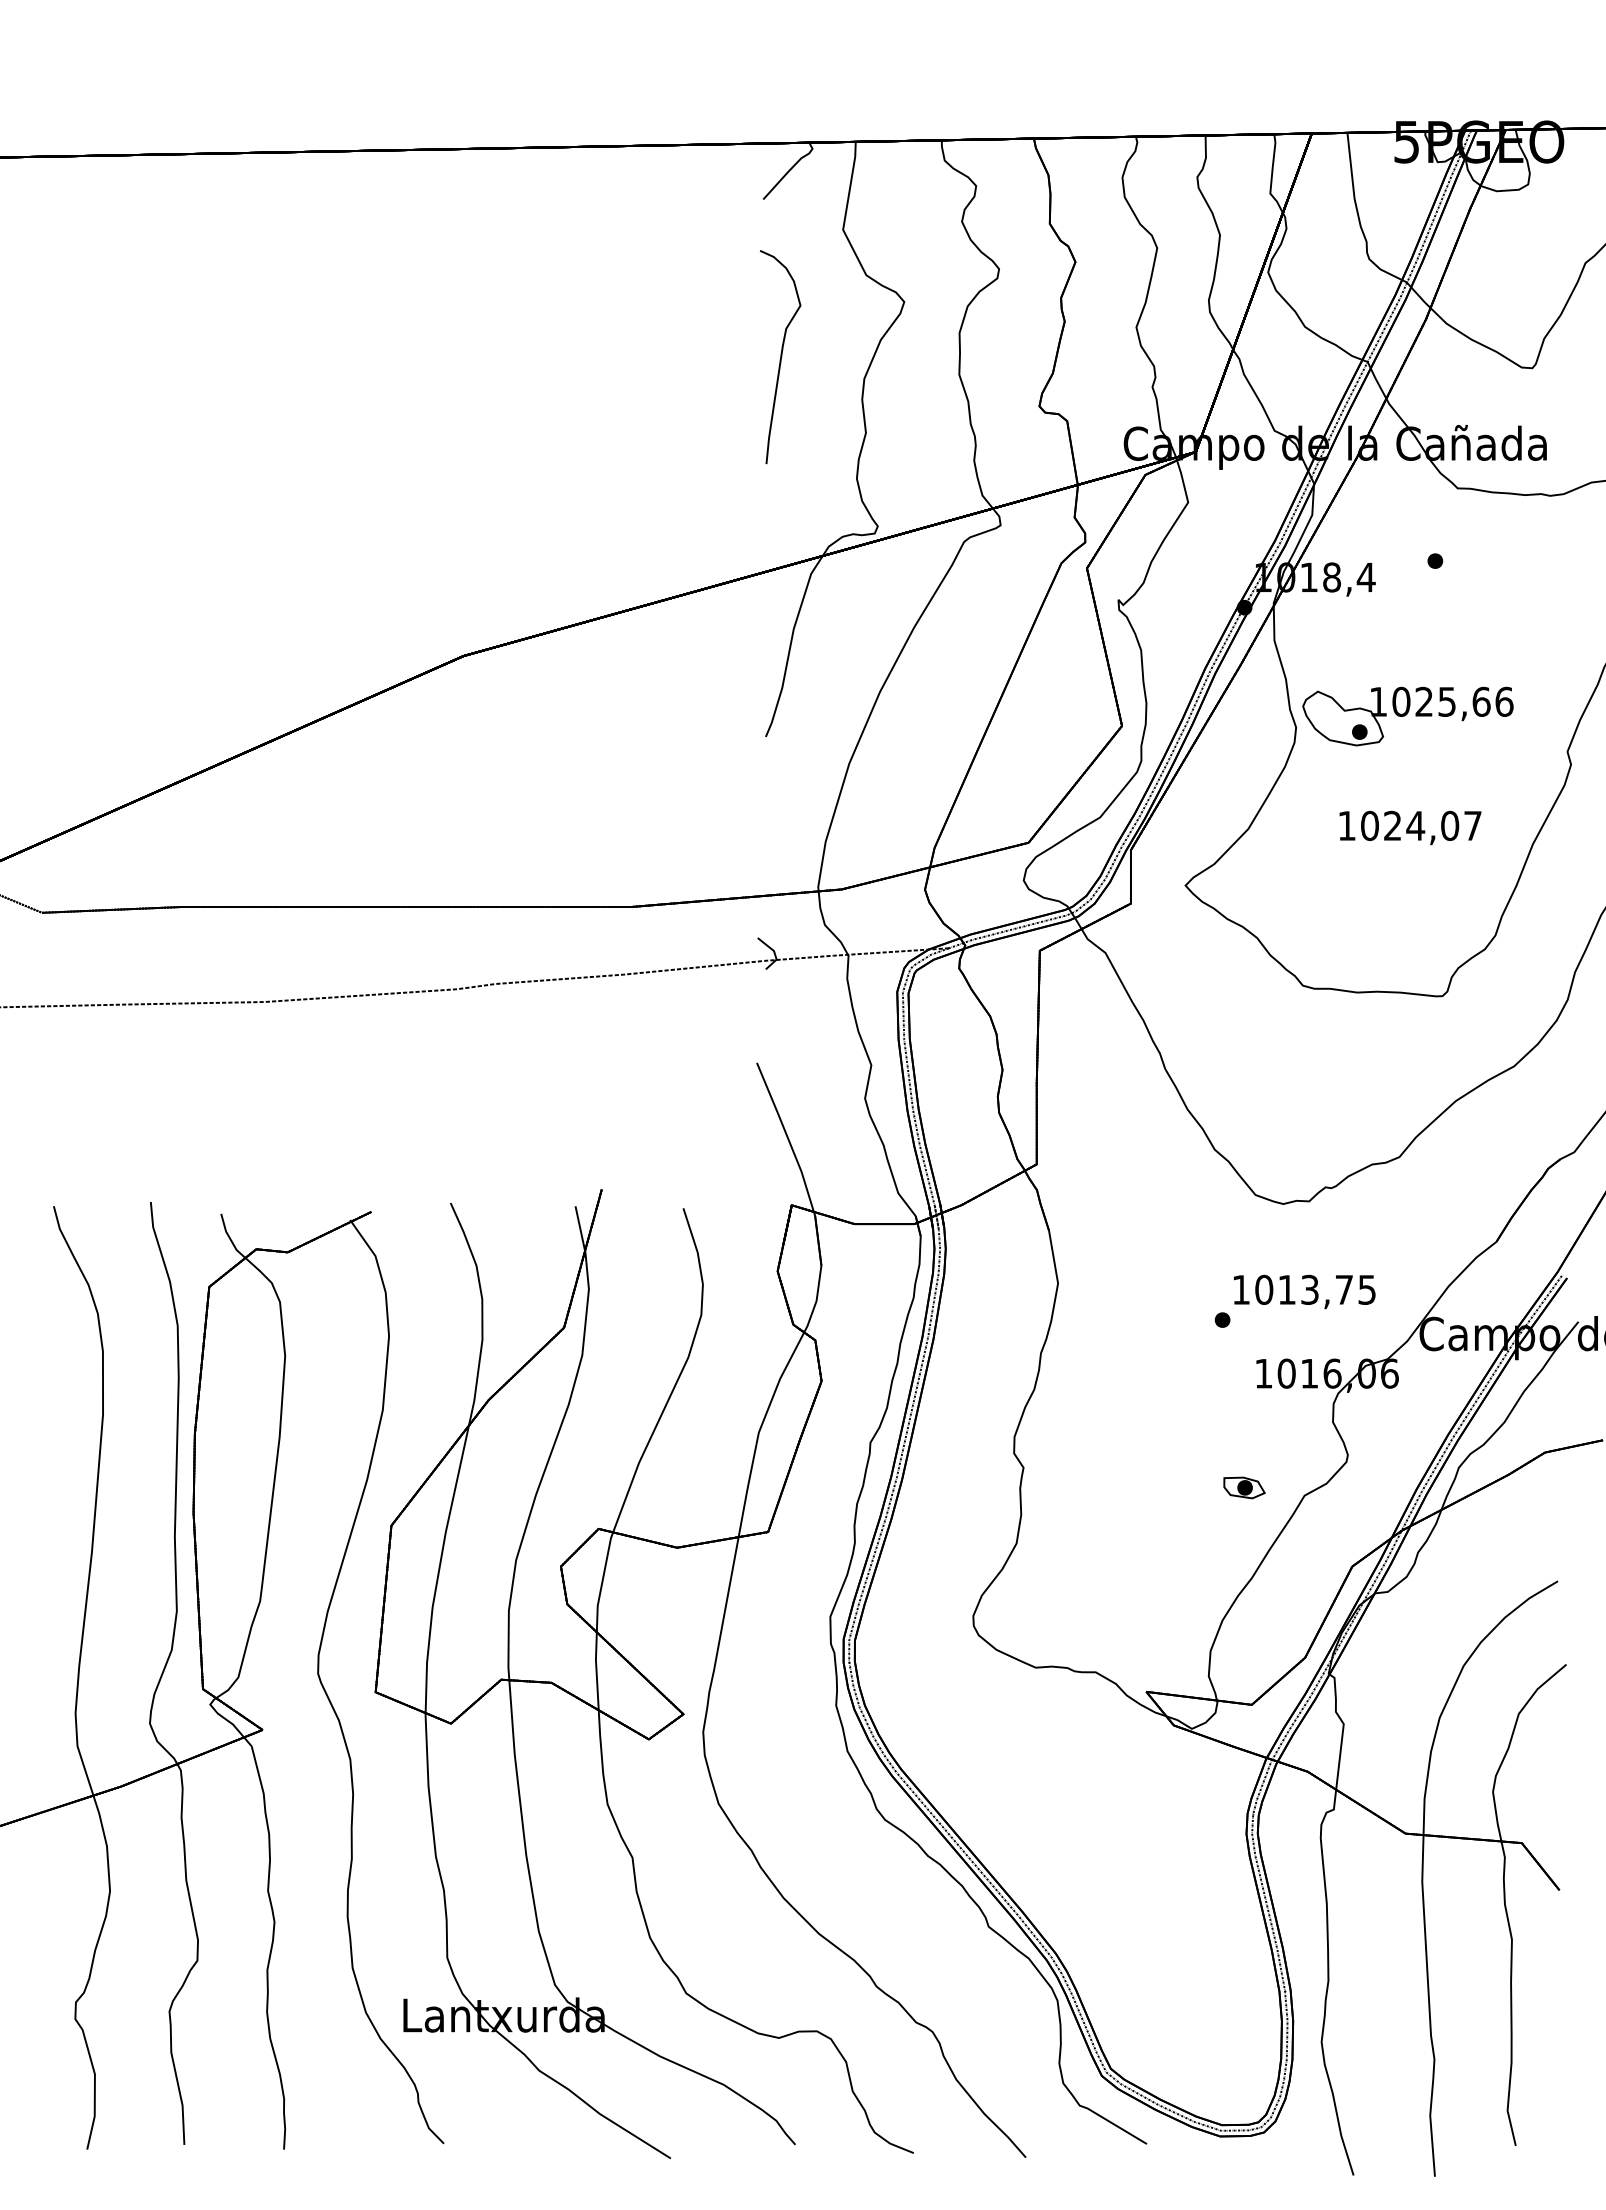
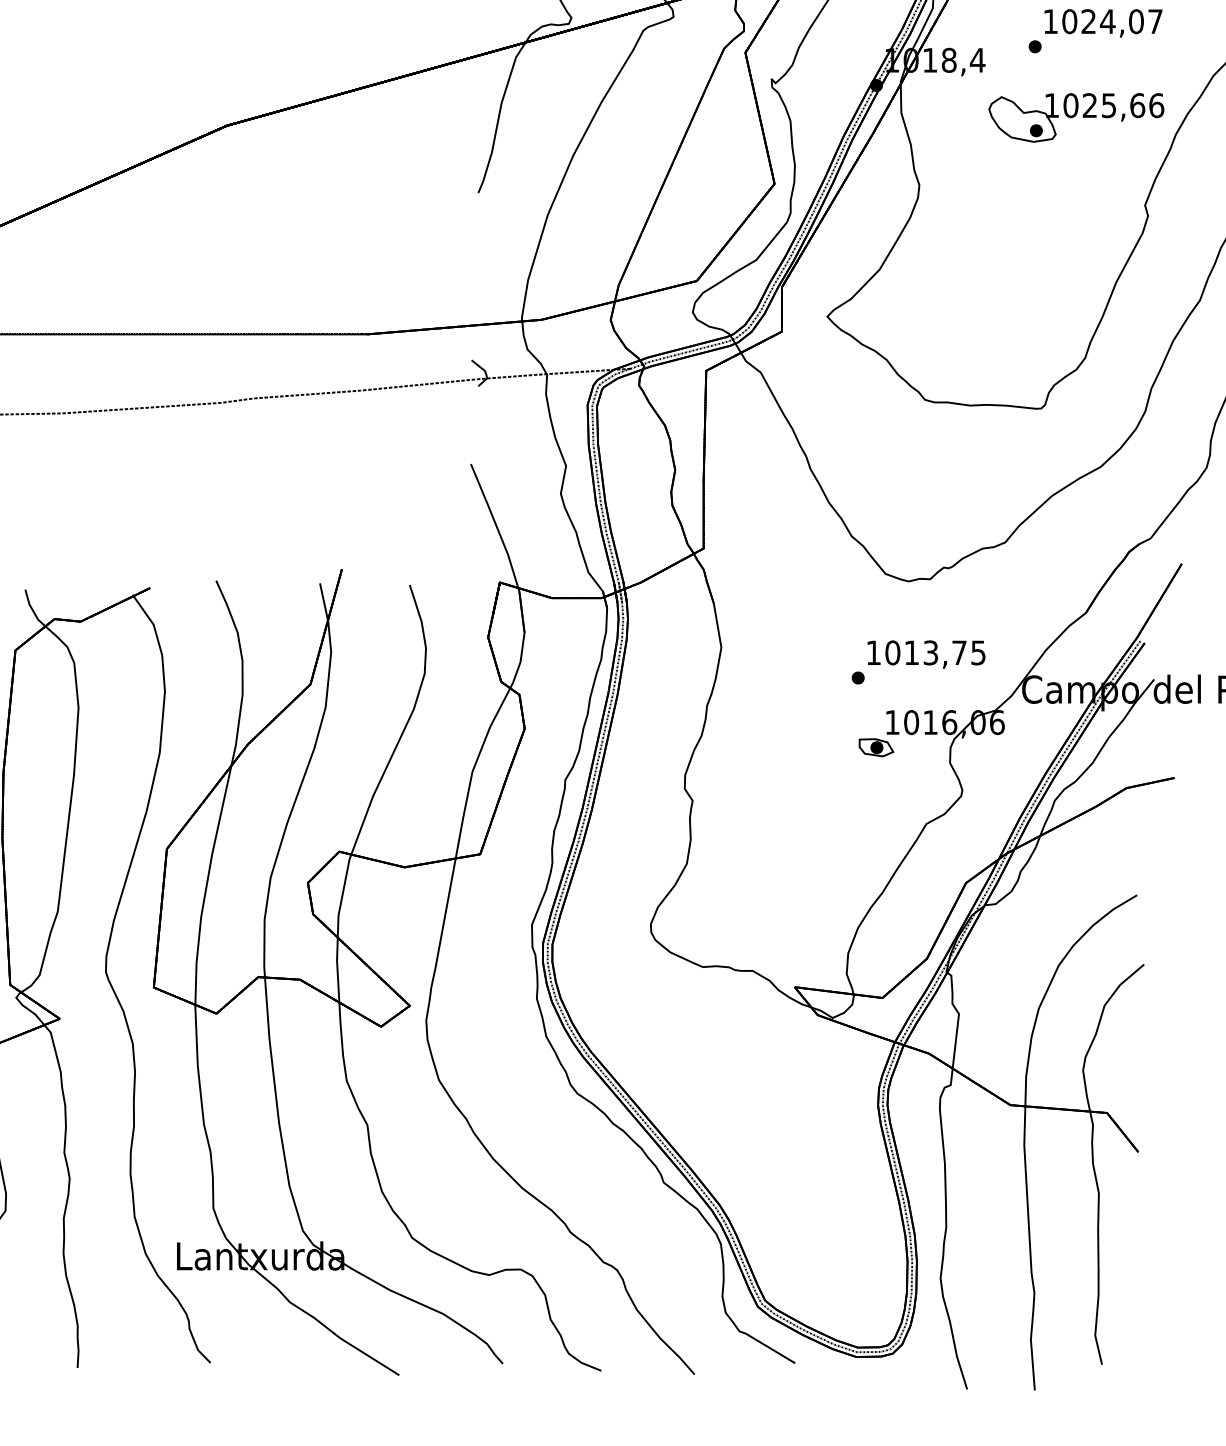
part: (1407, 716) -> (1076, 117), moved
text: (1410, 827) -> (1103, 22), moved
part: (1244, 1487) -> (876, 747), moved

